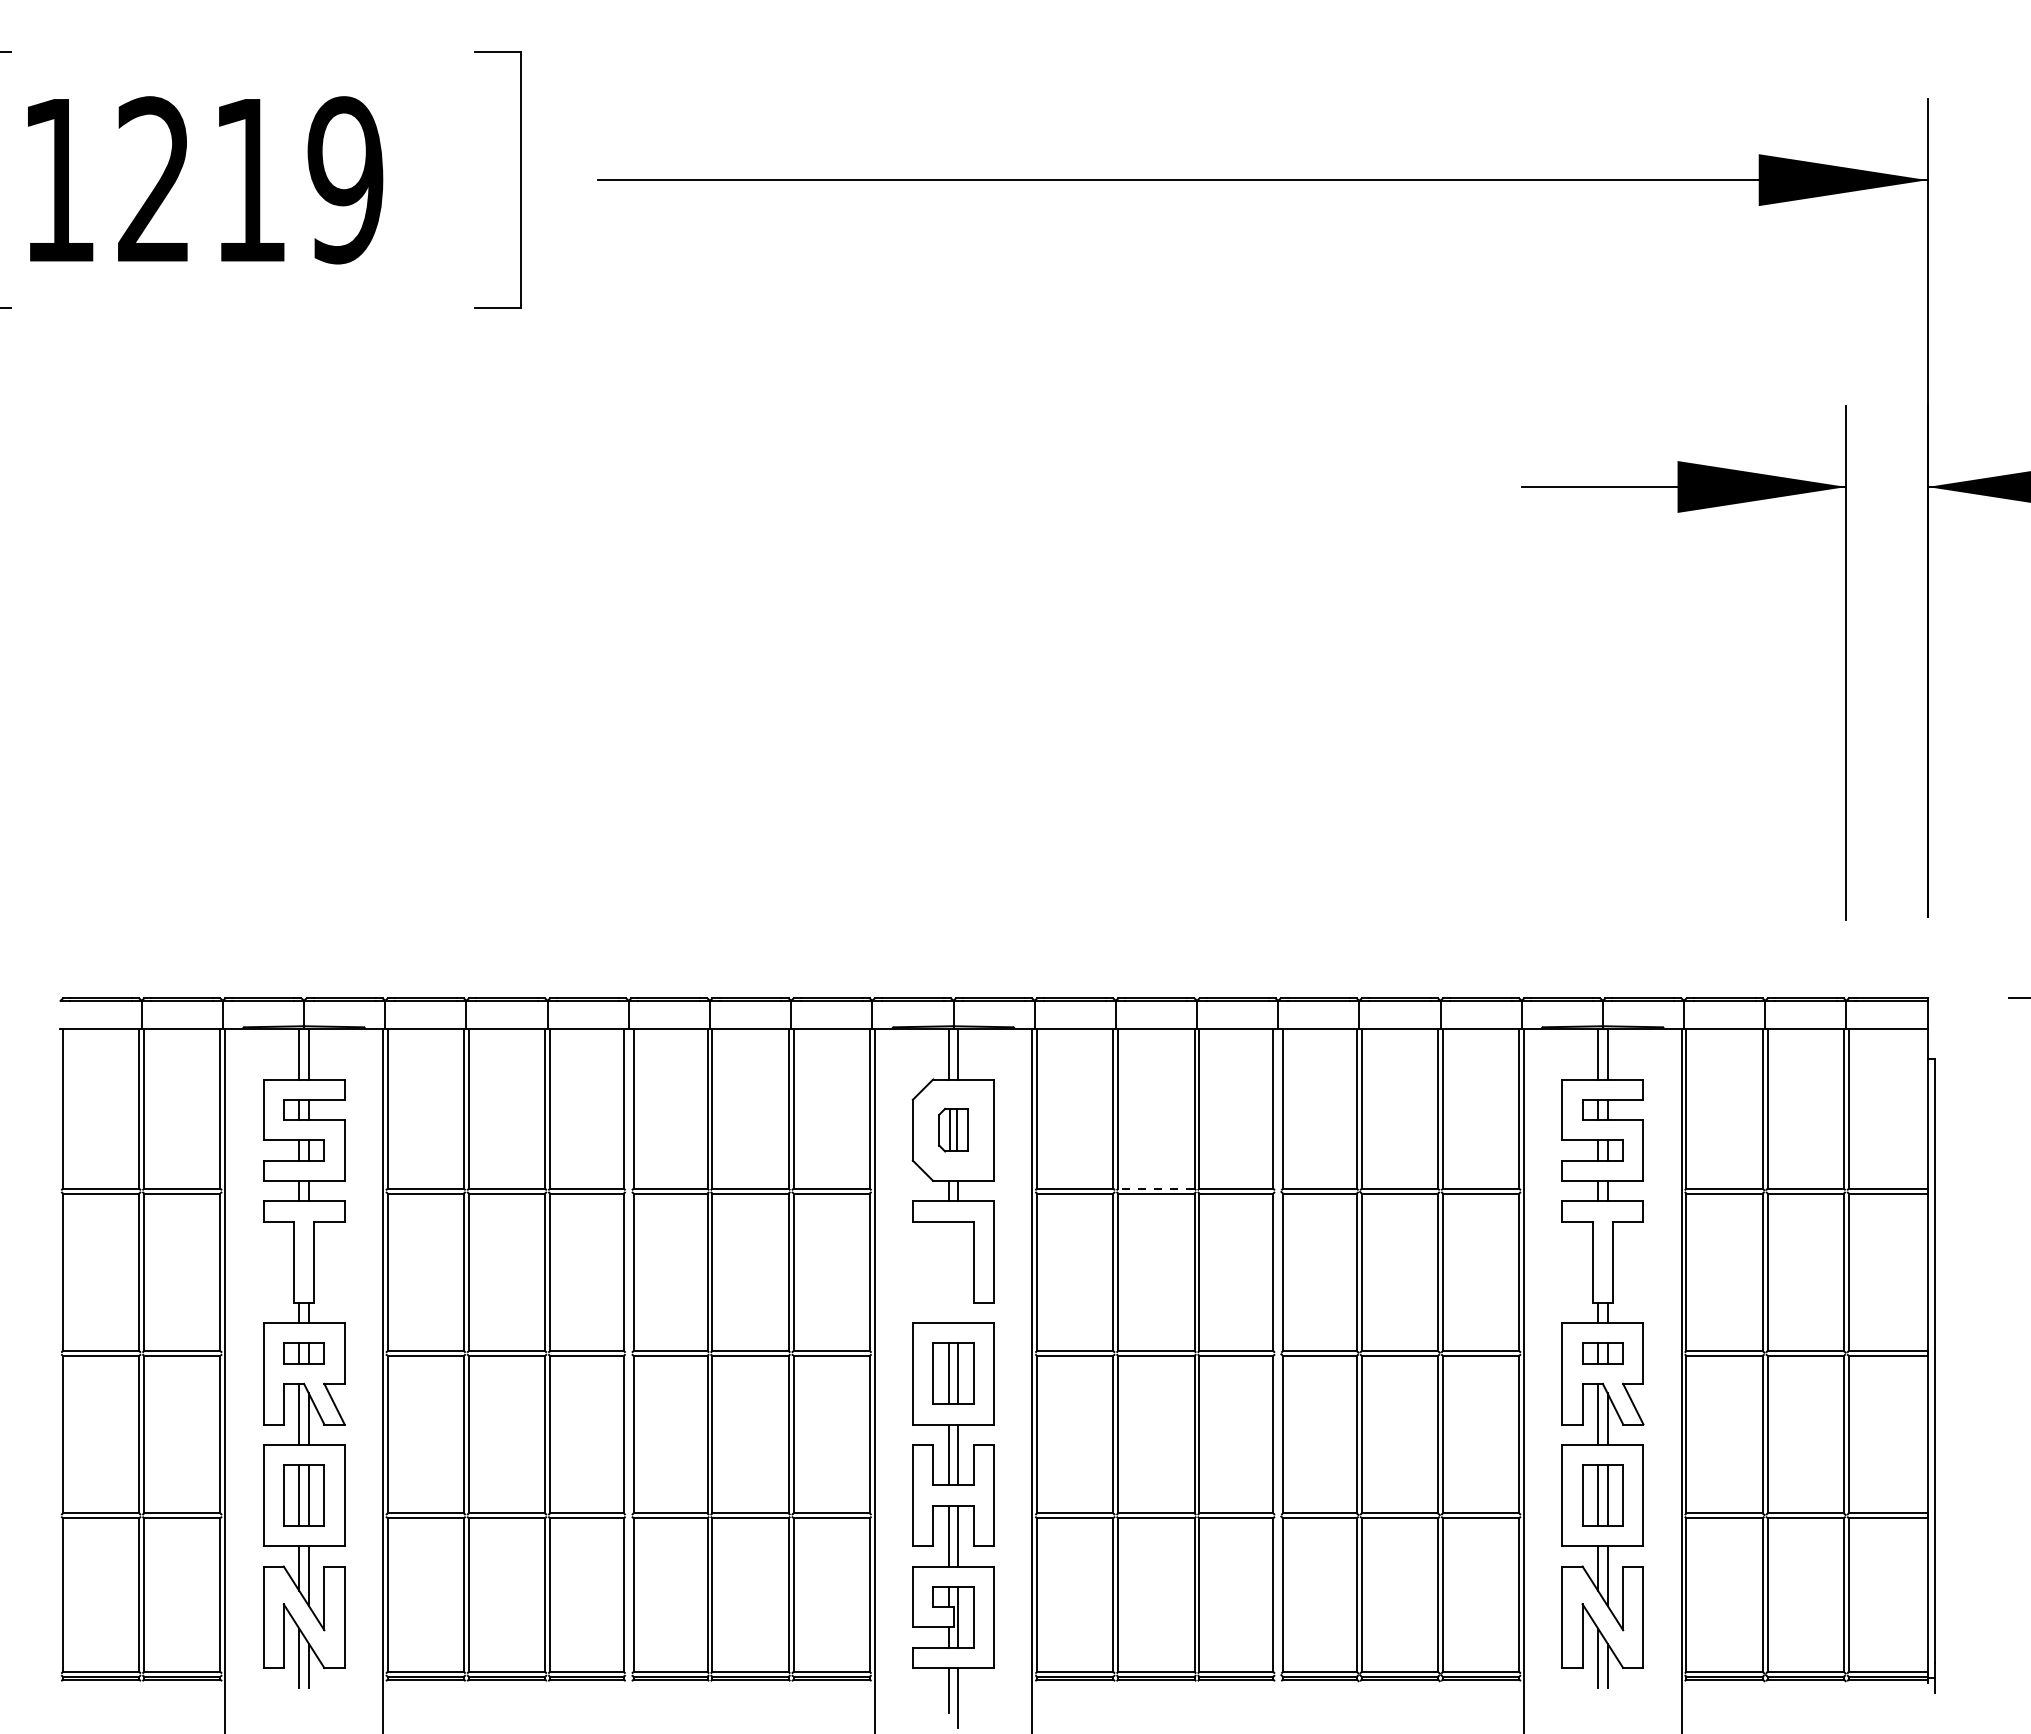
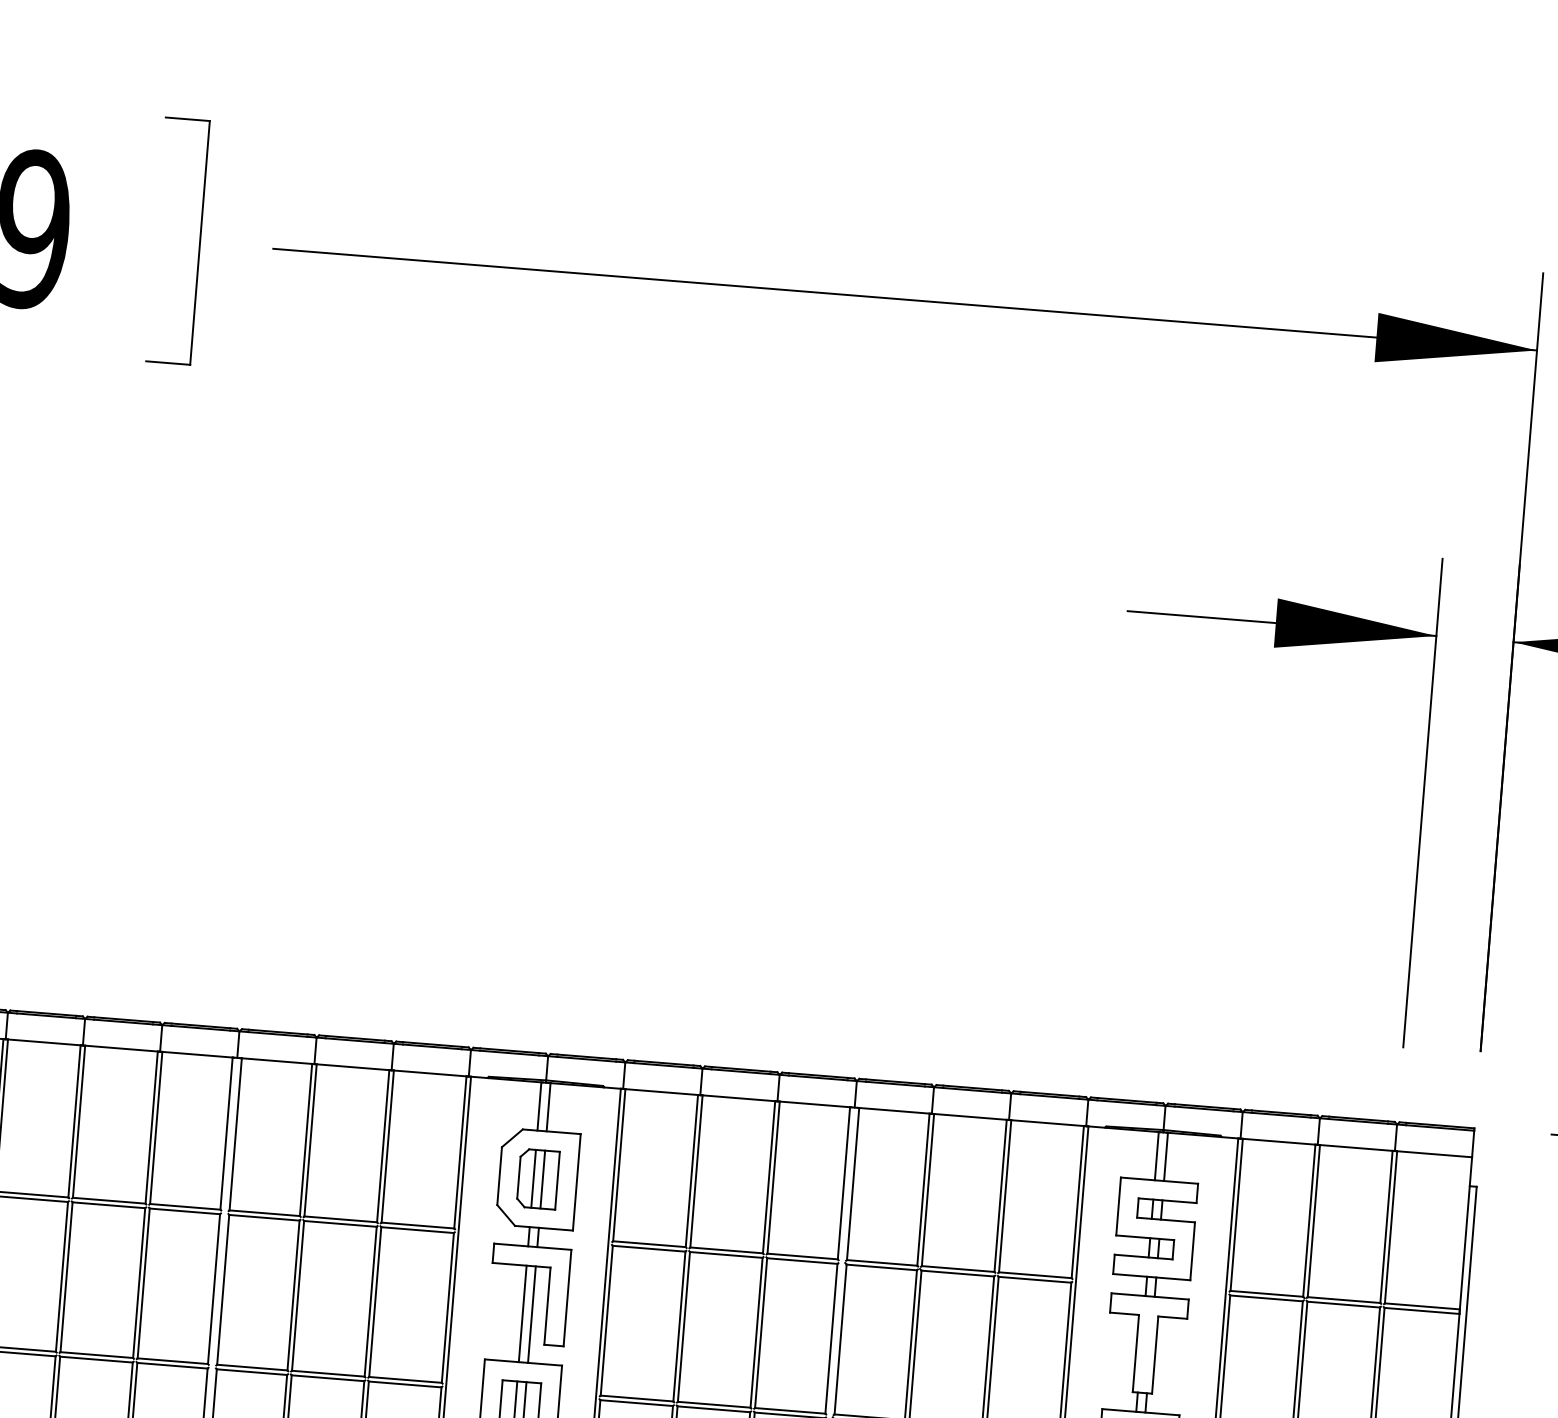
part: (953, 1129) -> (538, 1178), size x1.43
line: (1155, 1188) -> (725, 1250), dashed -> solid
line: (948, 1272) -> (522, 1314), added
line: (958, 1272) -> (532, 1314), added

